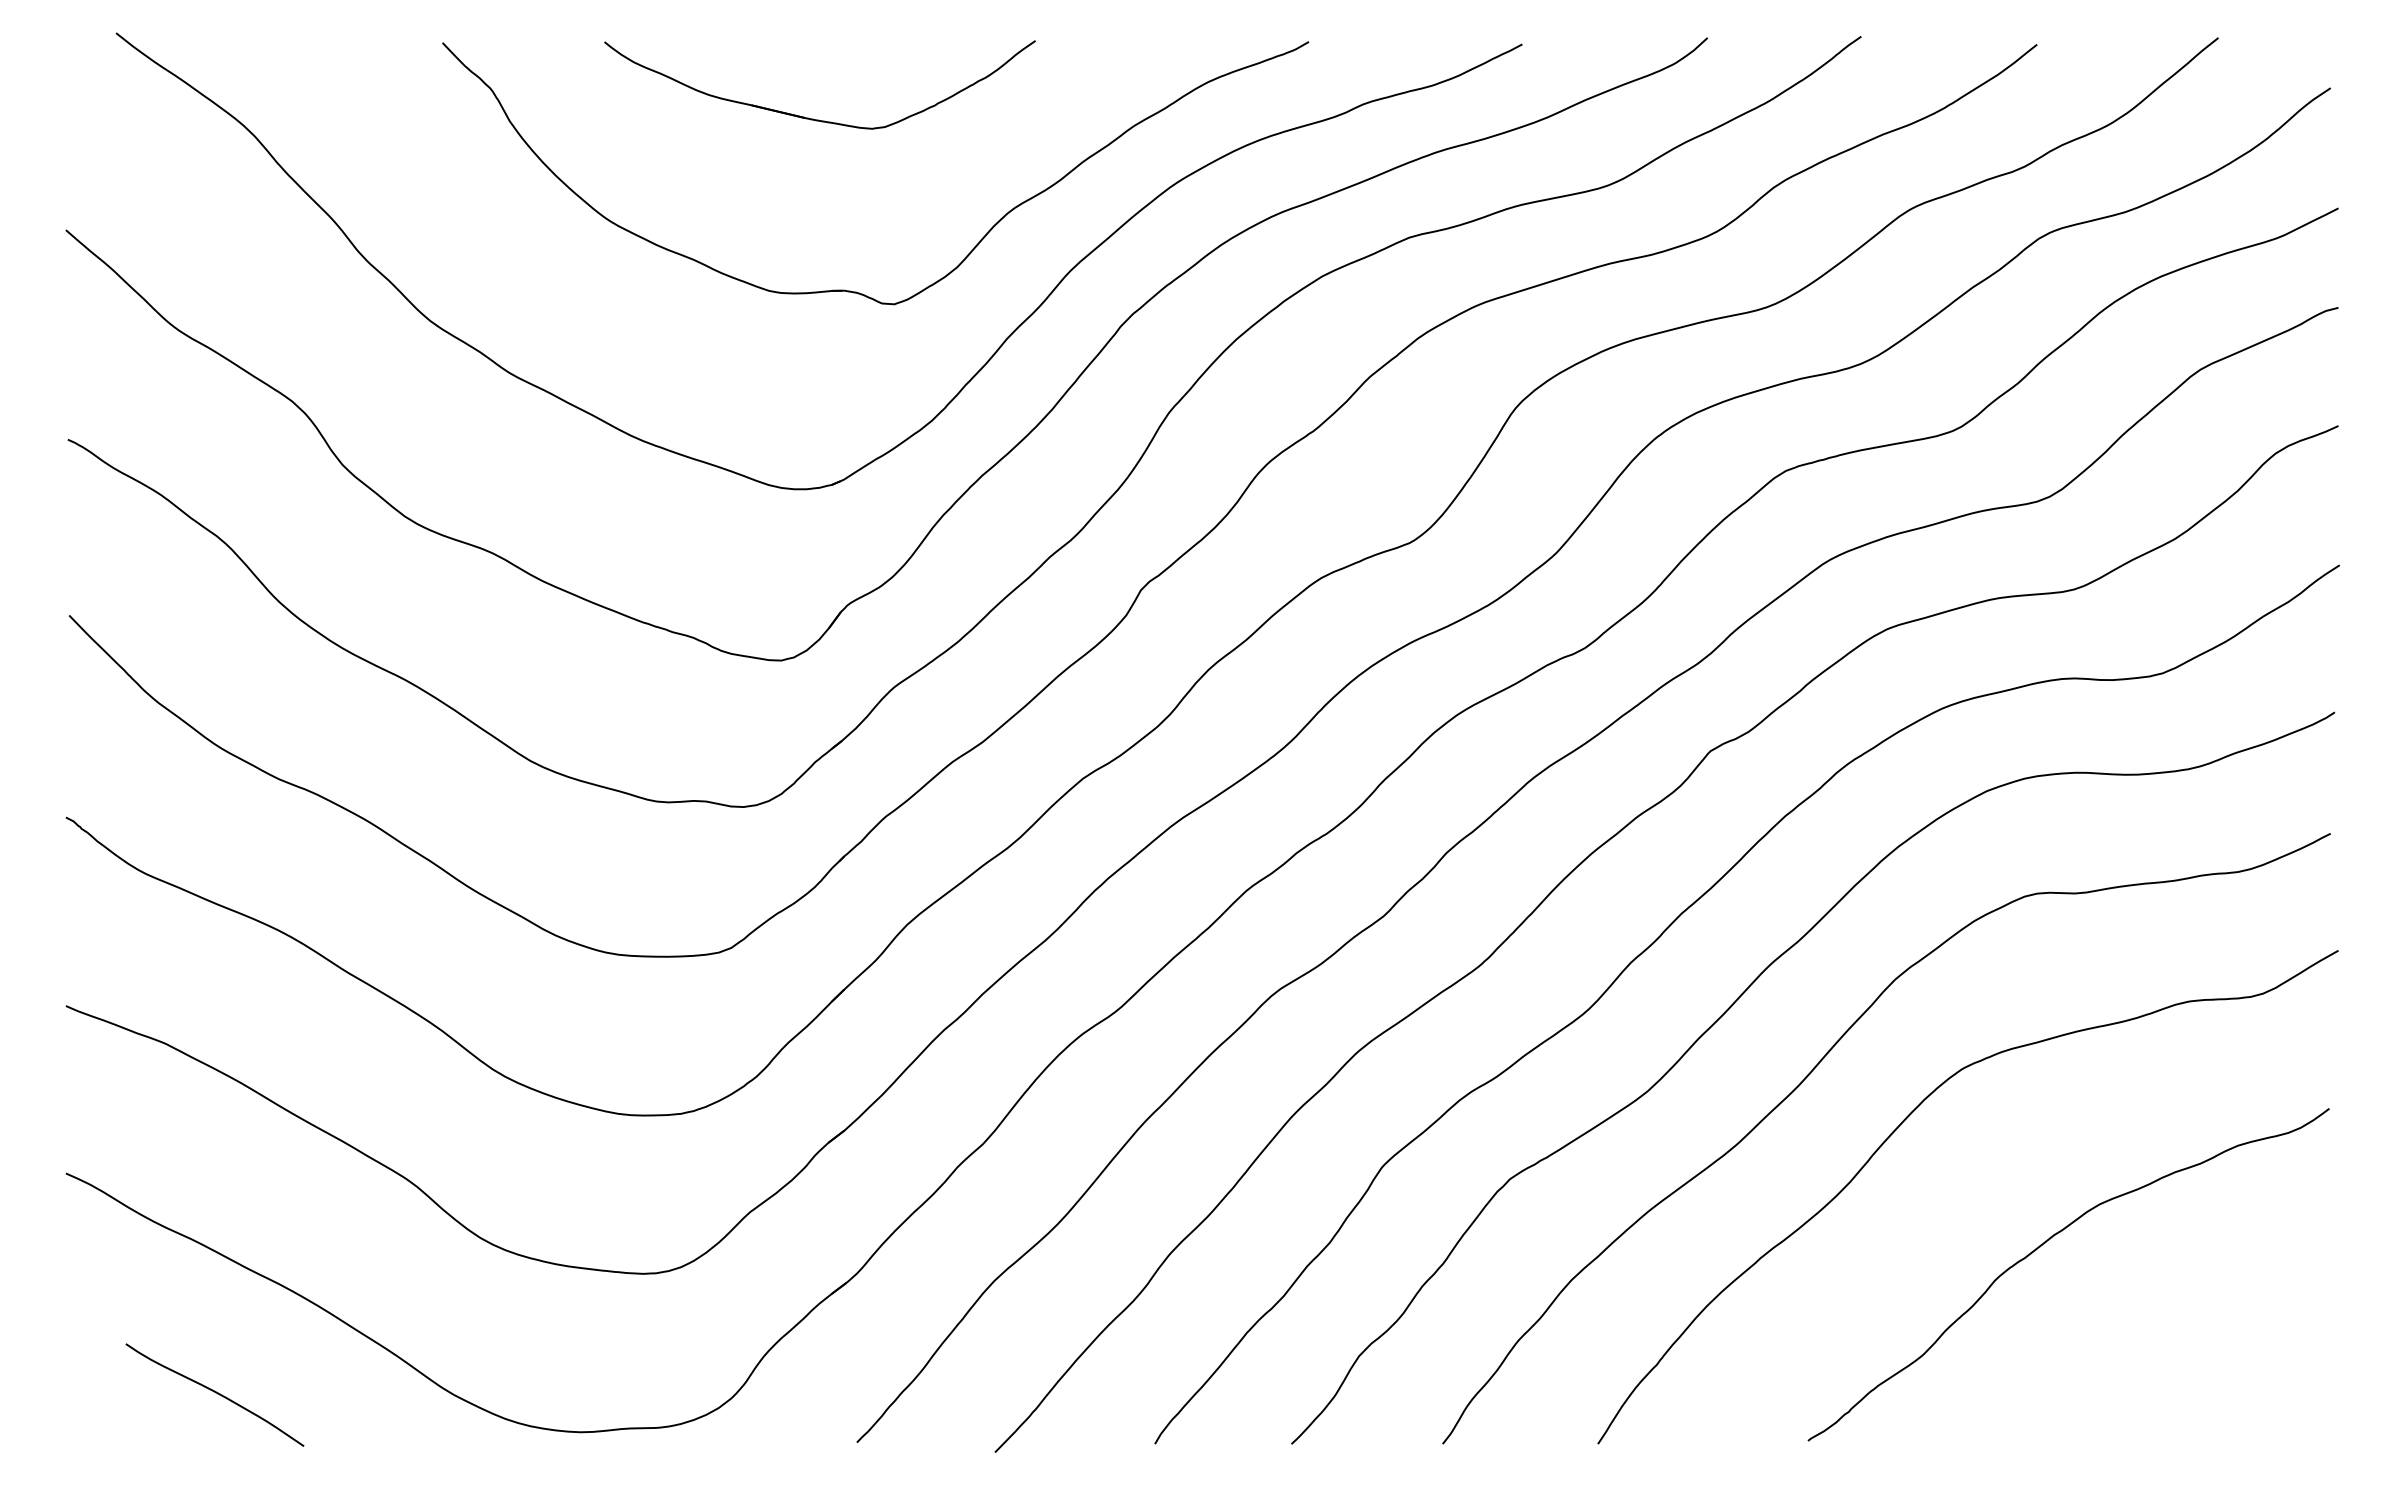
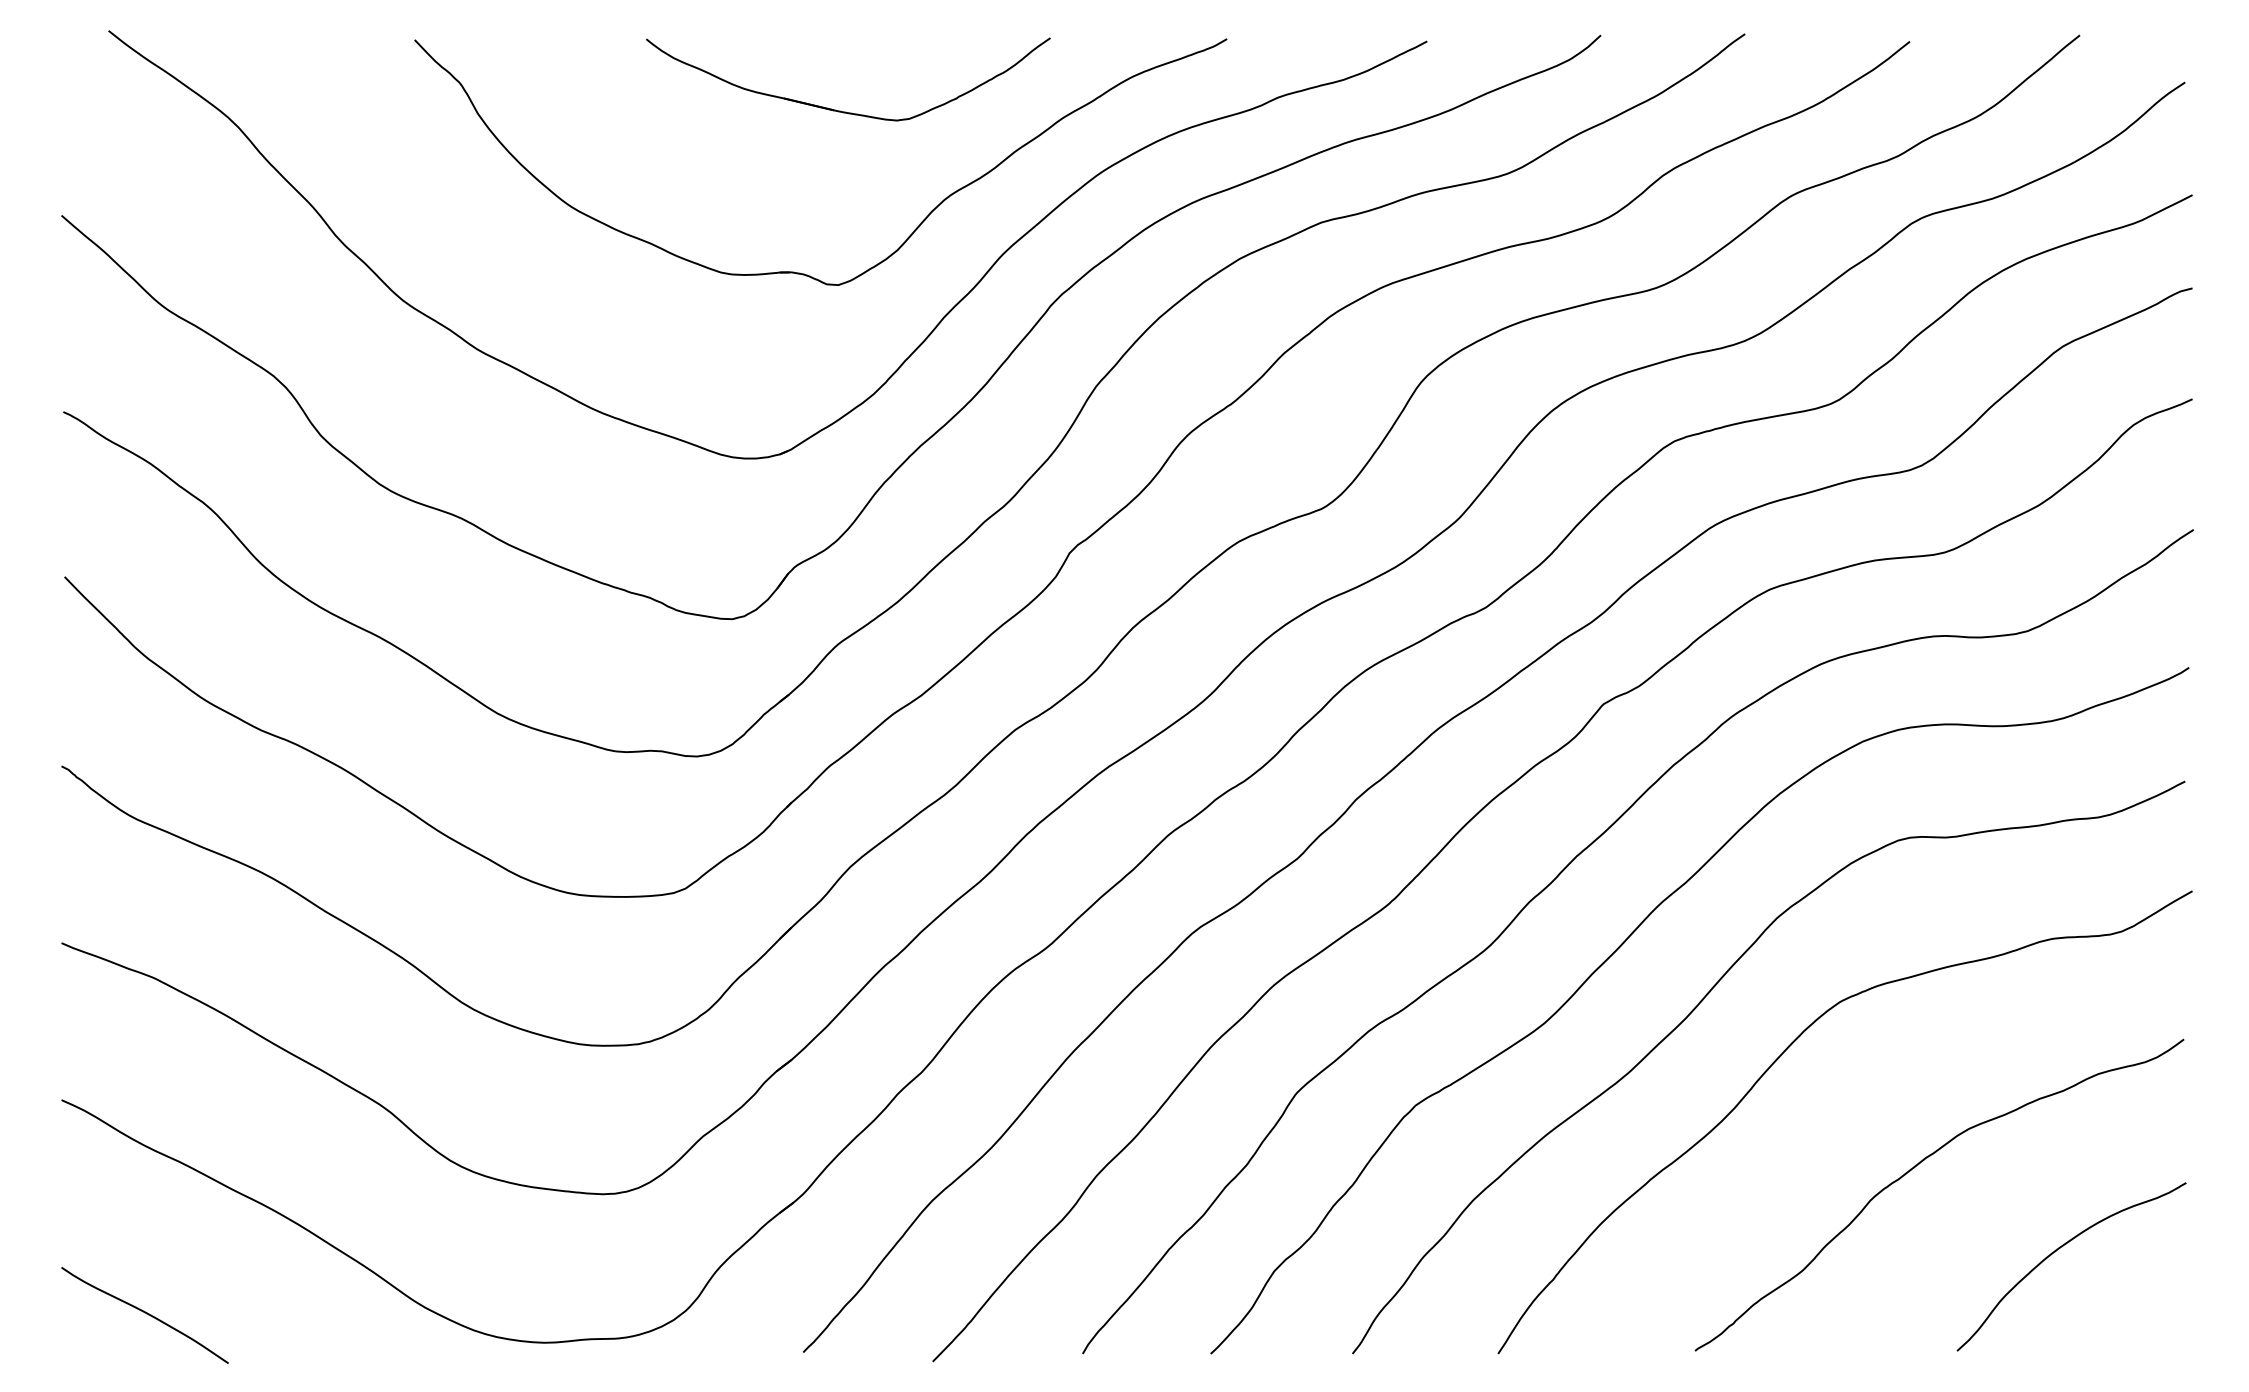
part: (813, 118) -> (842, 110), moved
curve: (2195, 1333) -> (2058, 1250), added
curve: (215, 1393) -> (145, 1313), moved

